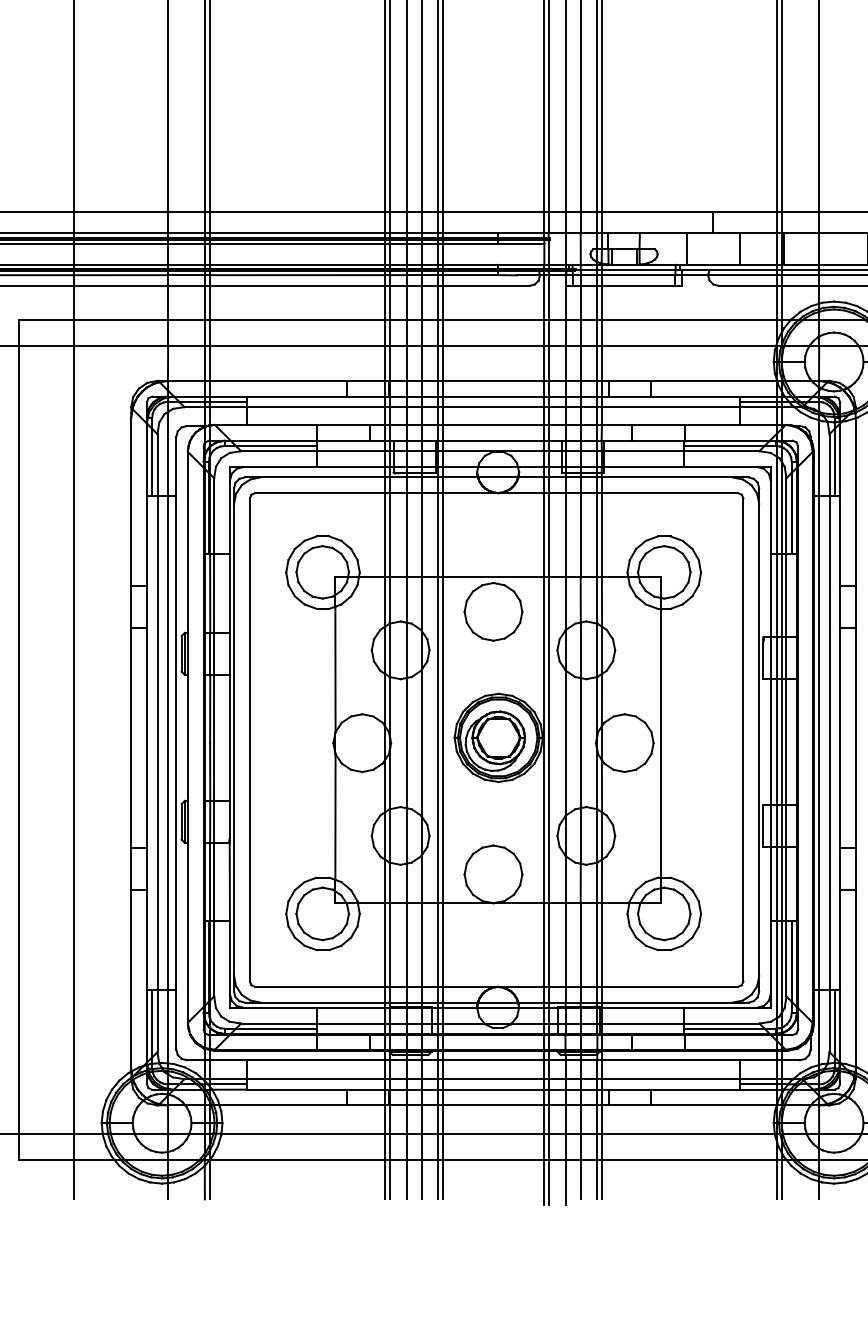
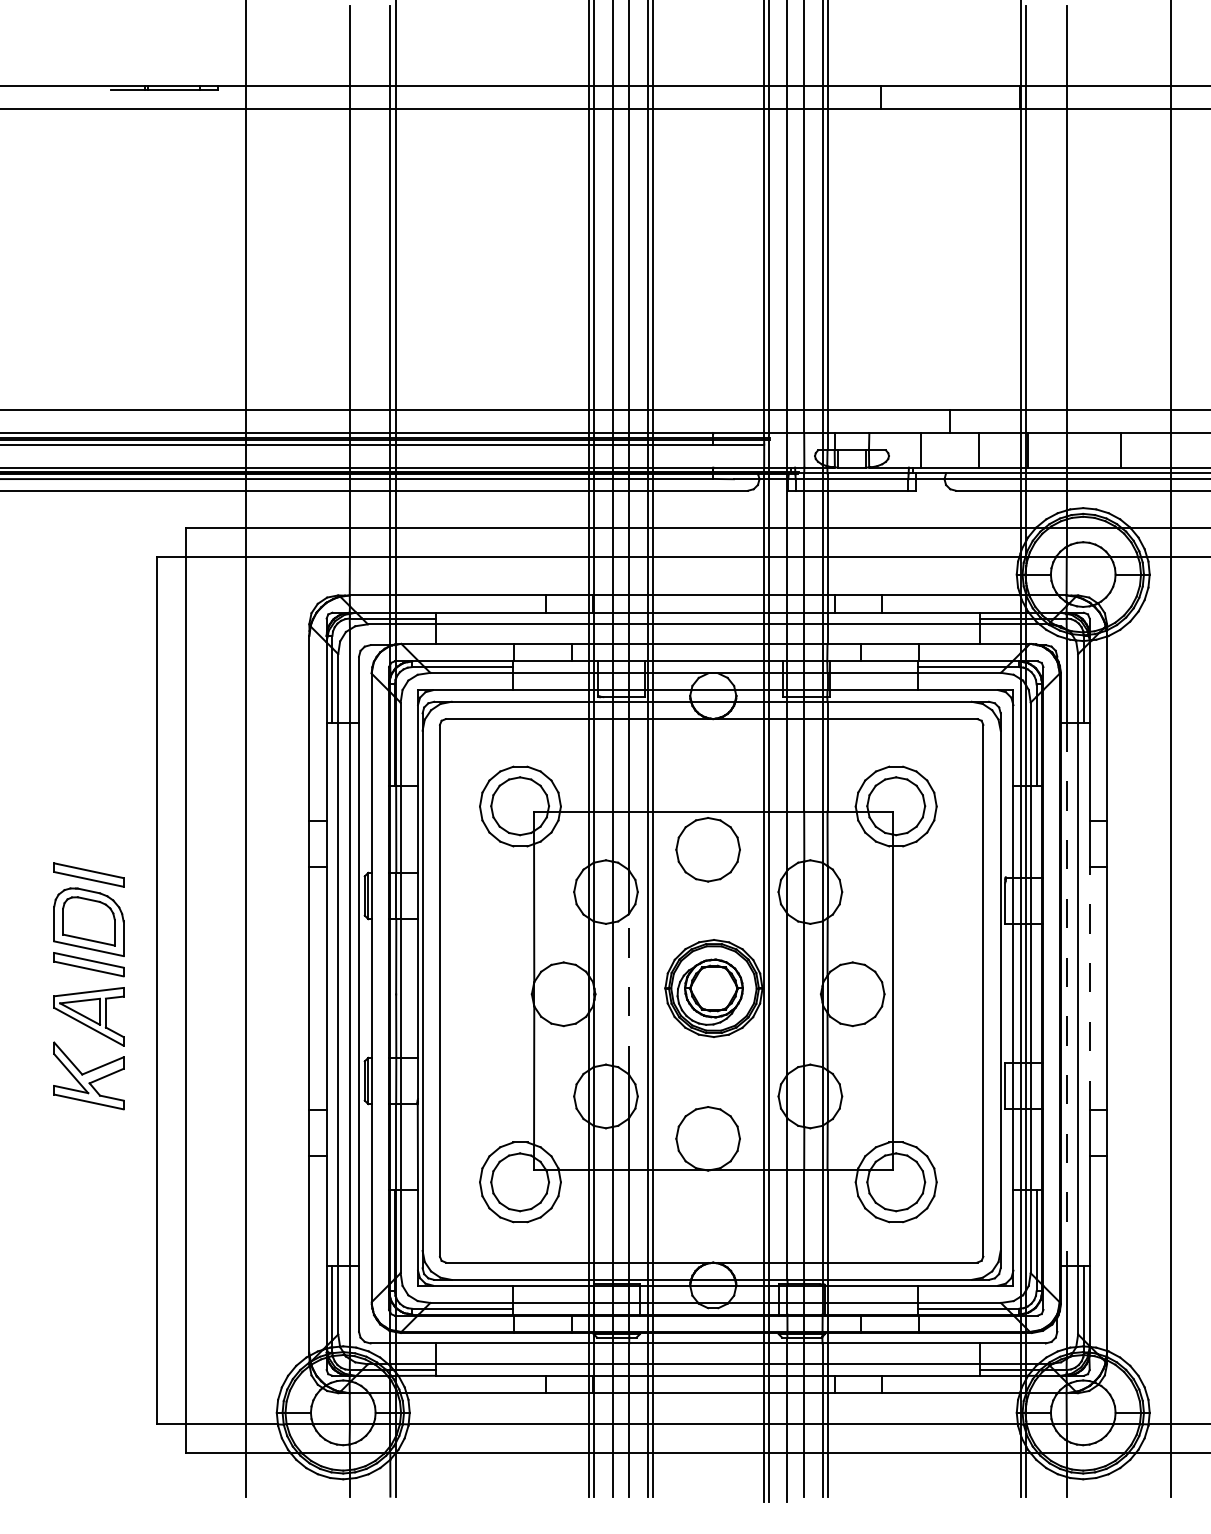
line: (839, 737) -> (1089, 988), solid -> dashed
line: (422, 743) -> (629, 994), solid -> dashed
line: (818, 743) -> (1066, 994), solid -> dashed

